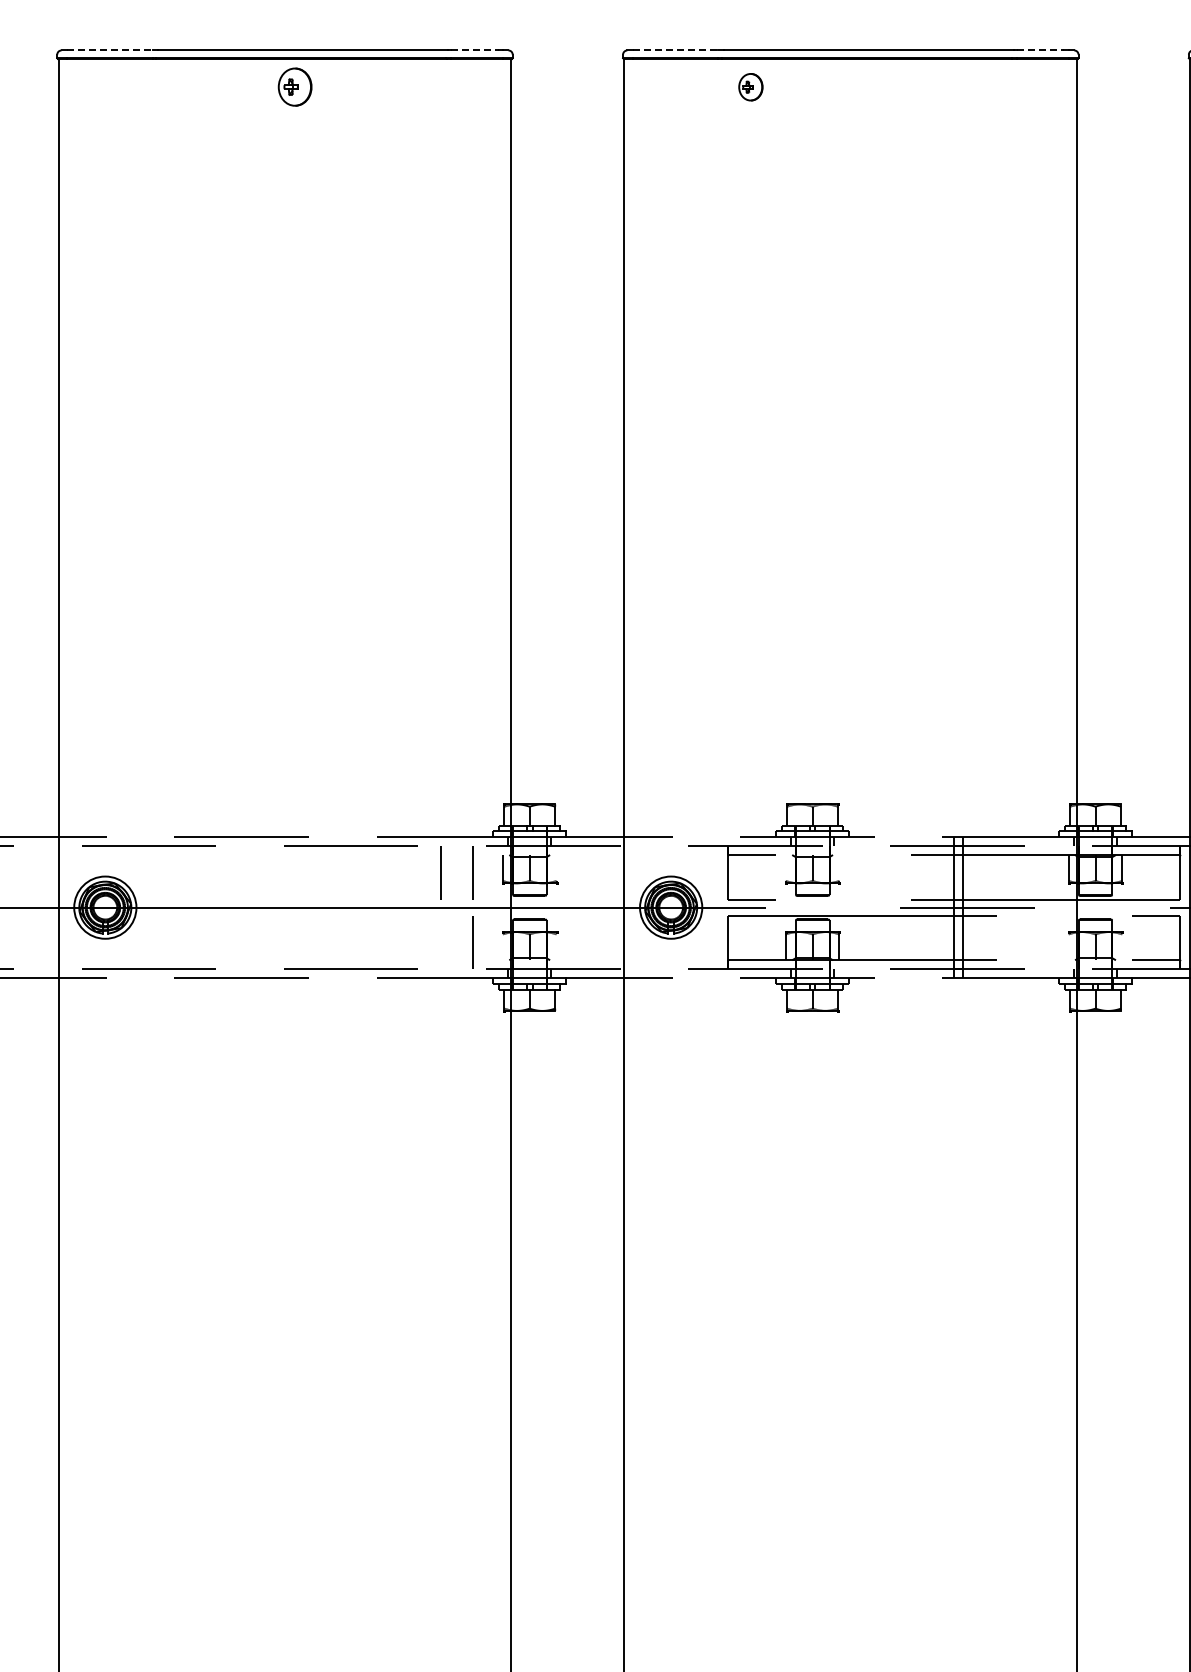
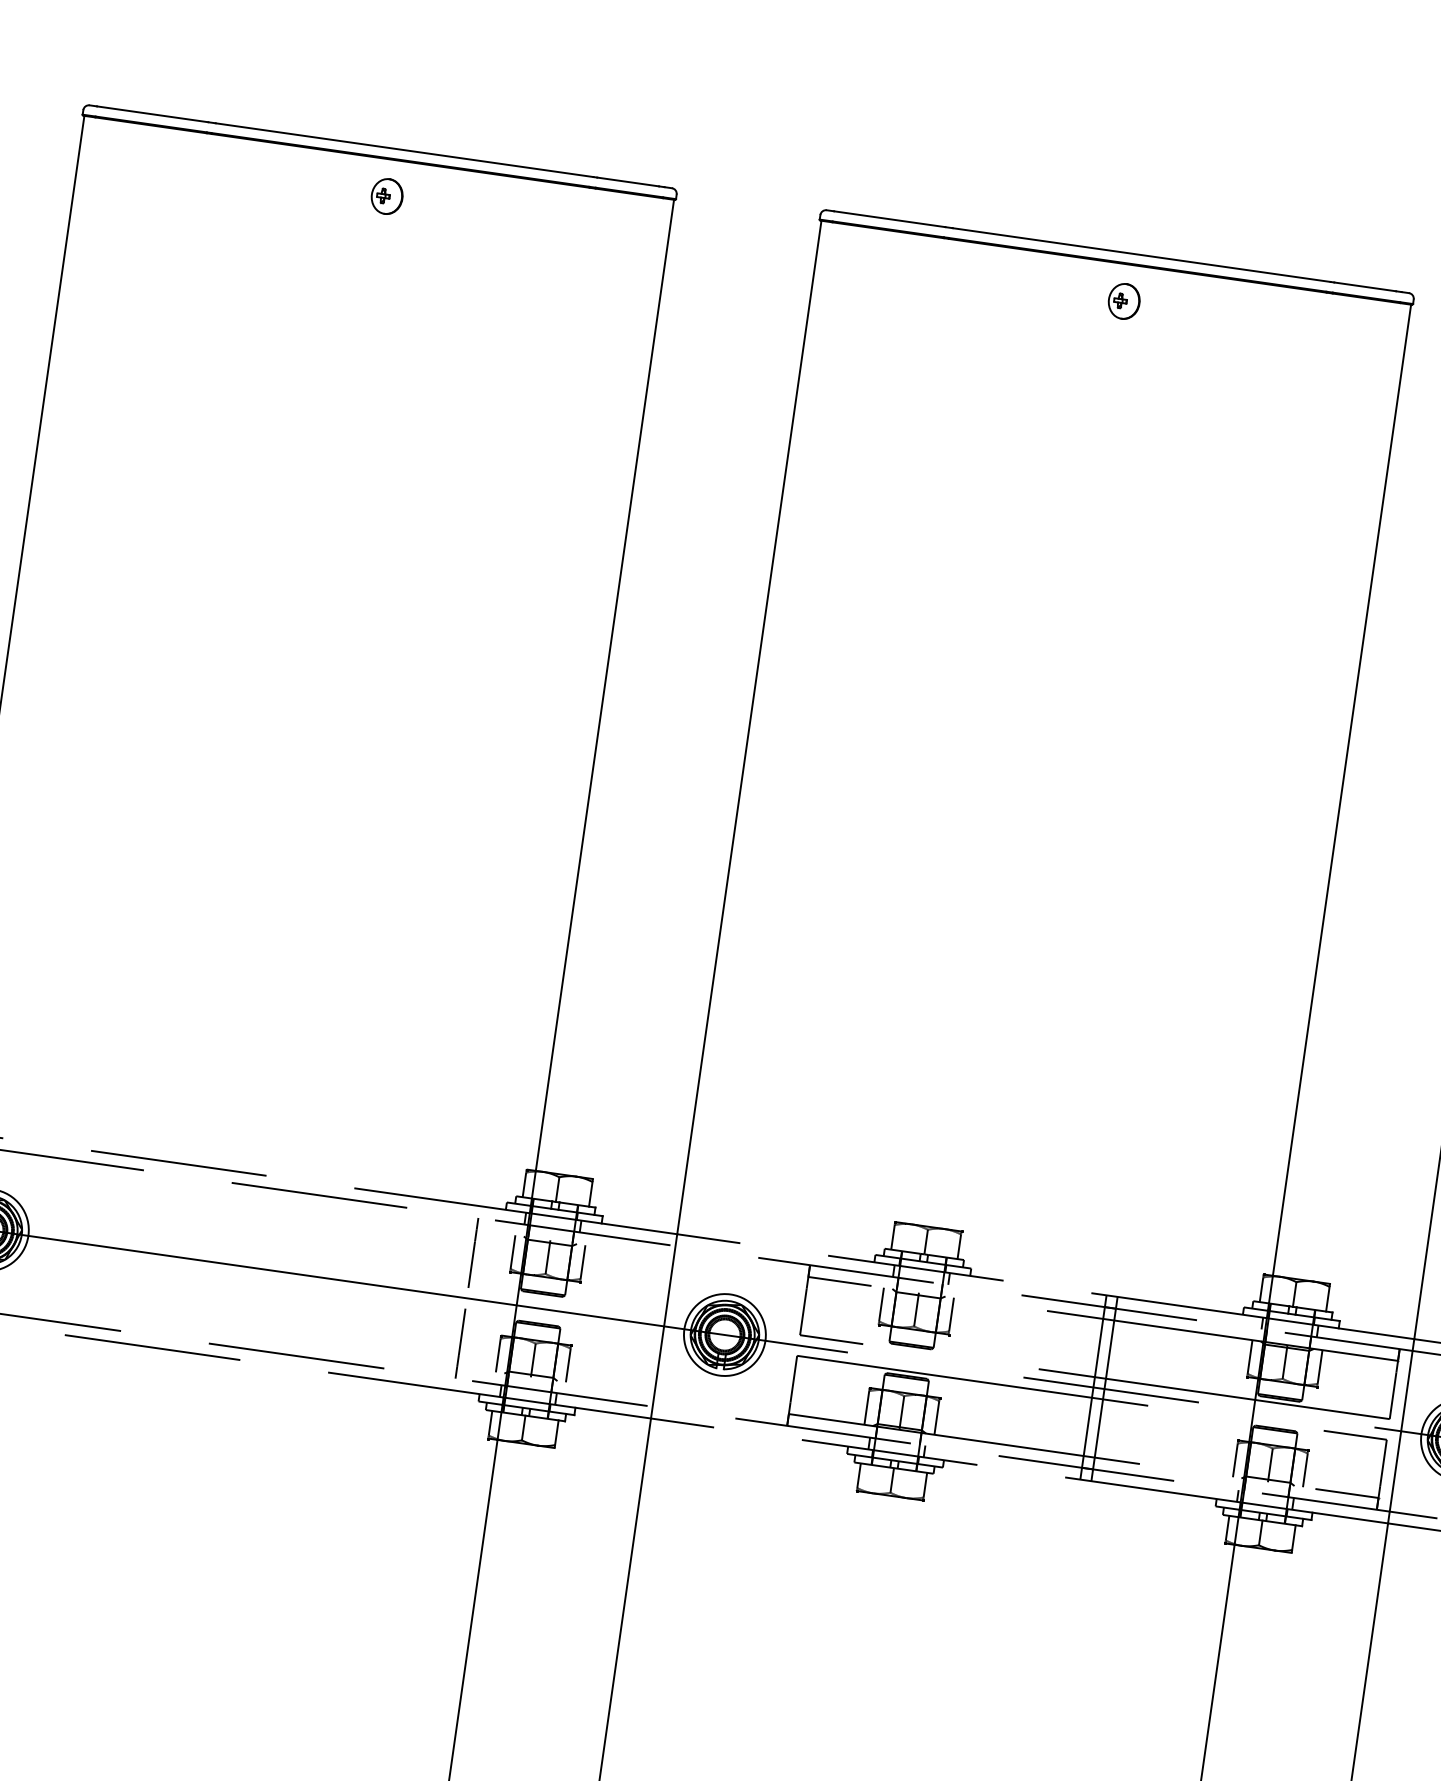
line: (109, 50) -> (152, 114), dashed -> solid
line: (474, 50) -> (627, 181), dashed -> solid
line: (675, 50) -> (889, 219), dashed -> solid
line: (1040, 50) -> (1364, 286), dashed -> solid
part: (294, 87) -> (386, 196), size x0.71
part: (750, 87) -> (1123, 301), moved
line: (556, 867) -> (583, 1261), added
line: (785, 867) -> (881, 1303), added
line: (839, 867) -> (951, 1313), added
line: (440, 872) -> (430, 1246), removed
line: (502, 947) -> (497, 1355), added
line: (556, 947) -> (568, 1365), added
line: (1068, 947) -> (1235, 1460), added
line: (1122, 947) -> (1305, 1470), added

